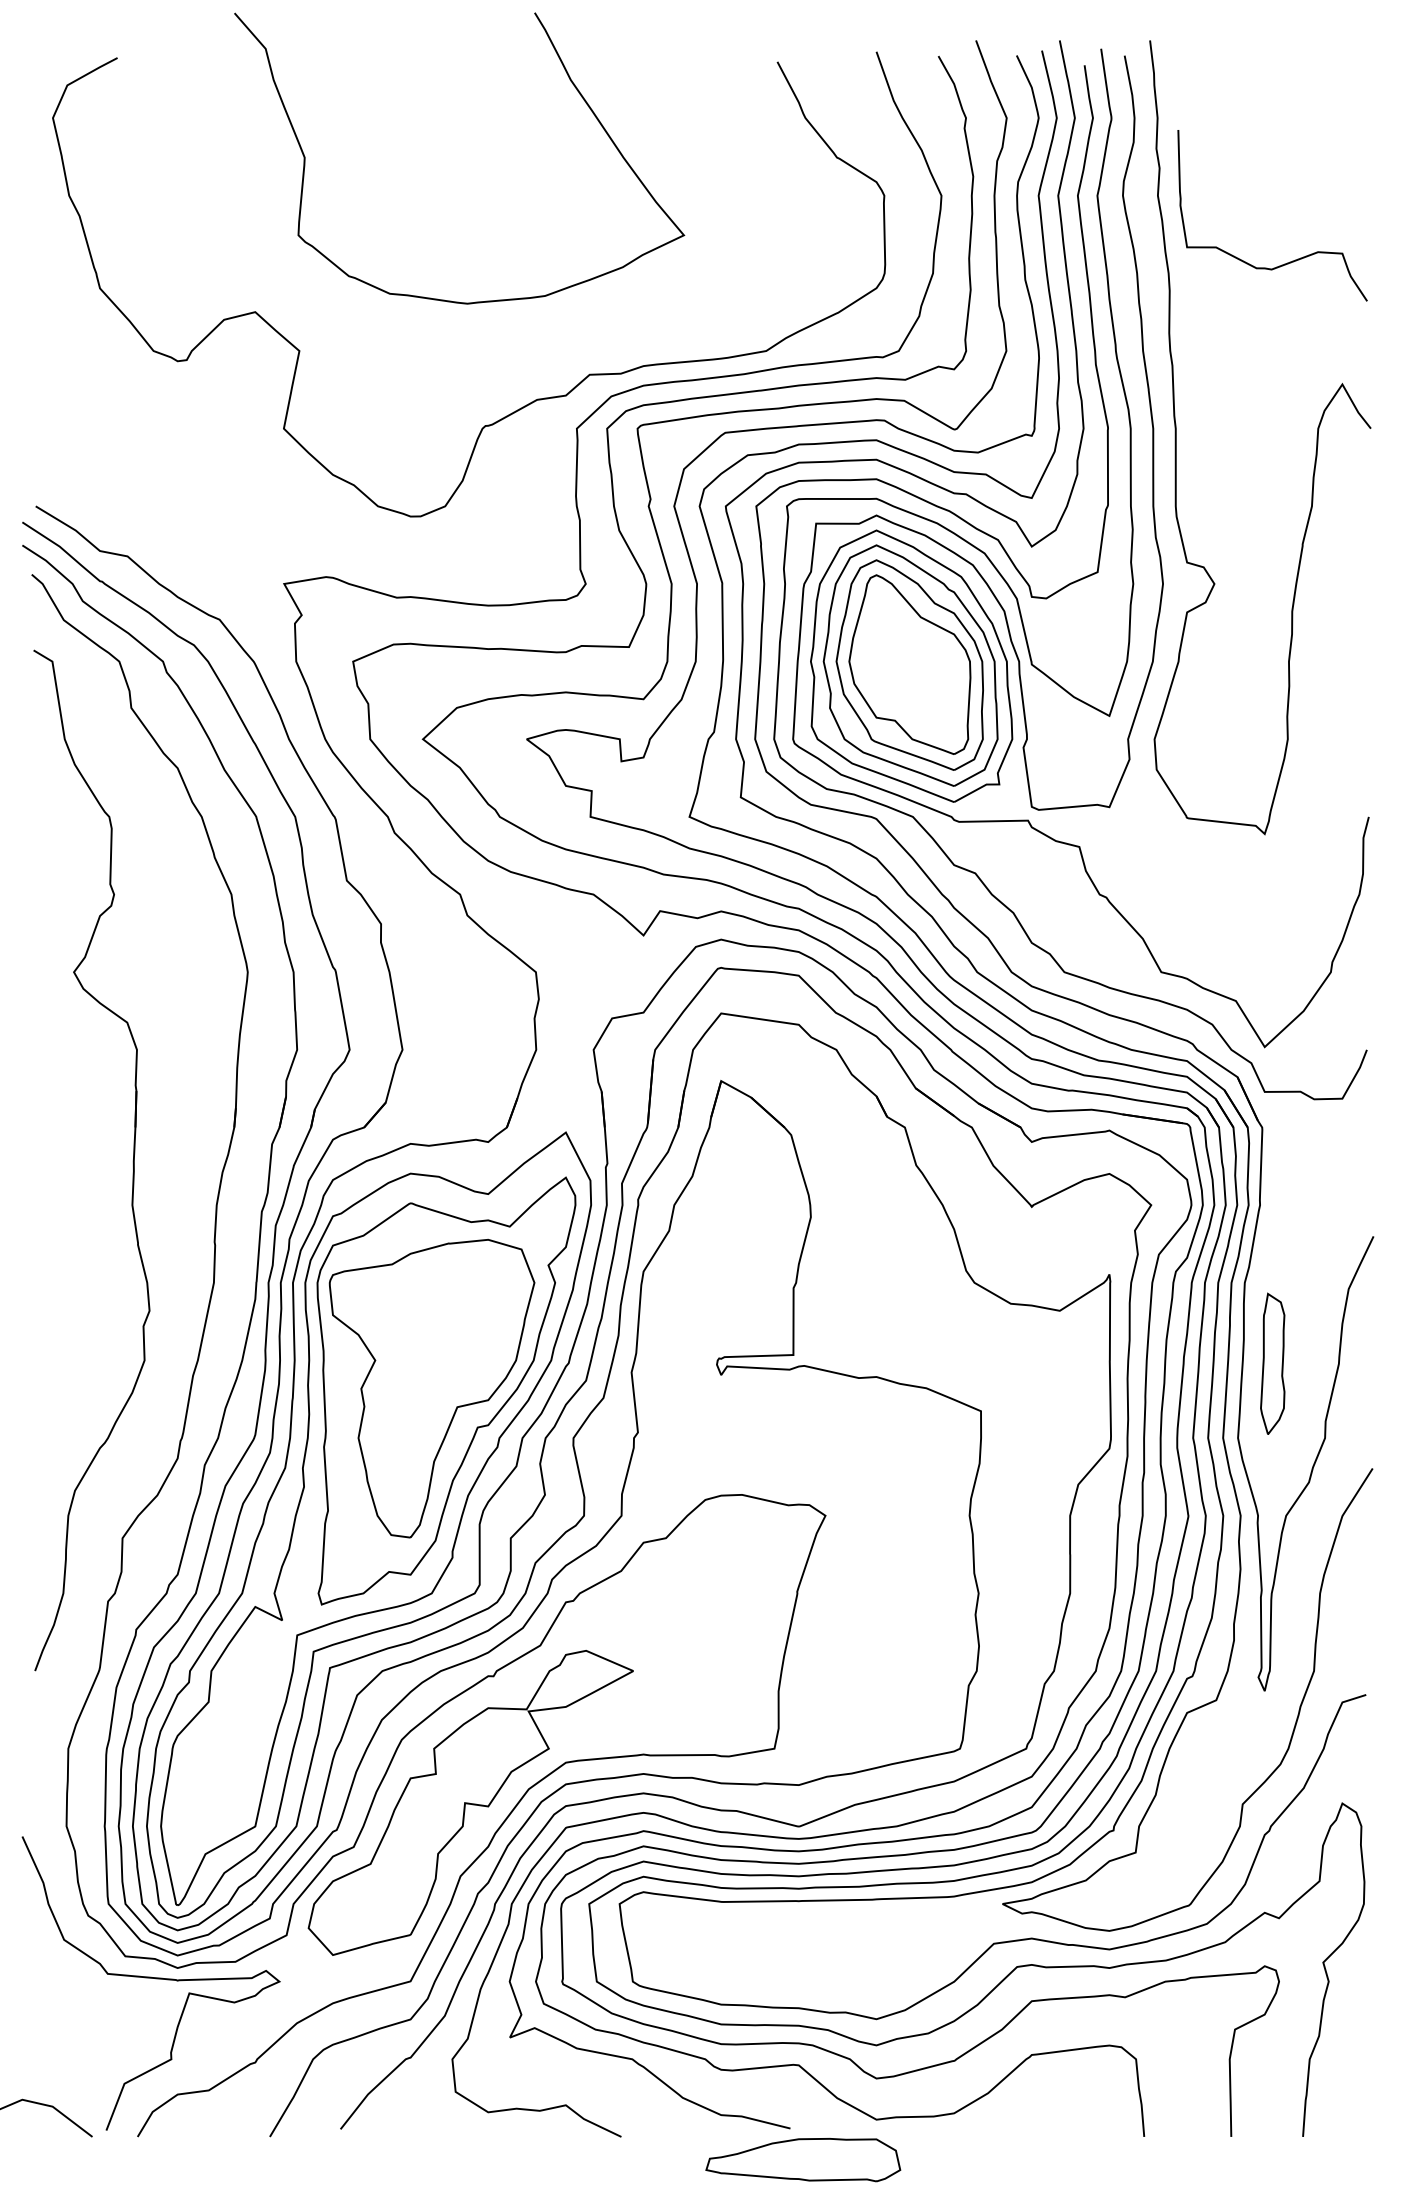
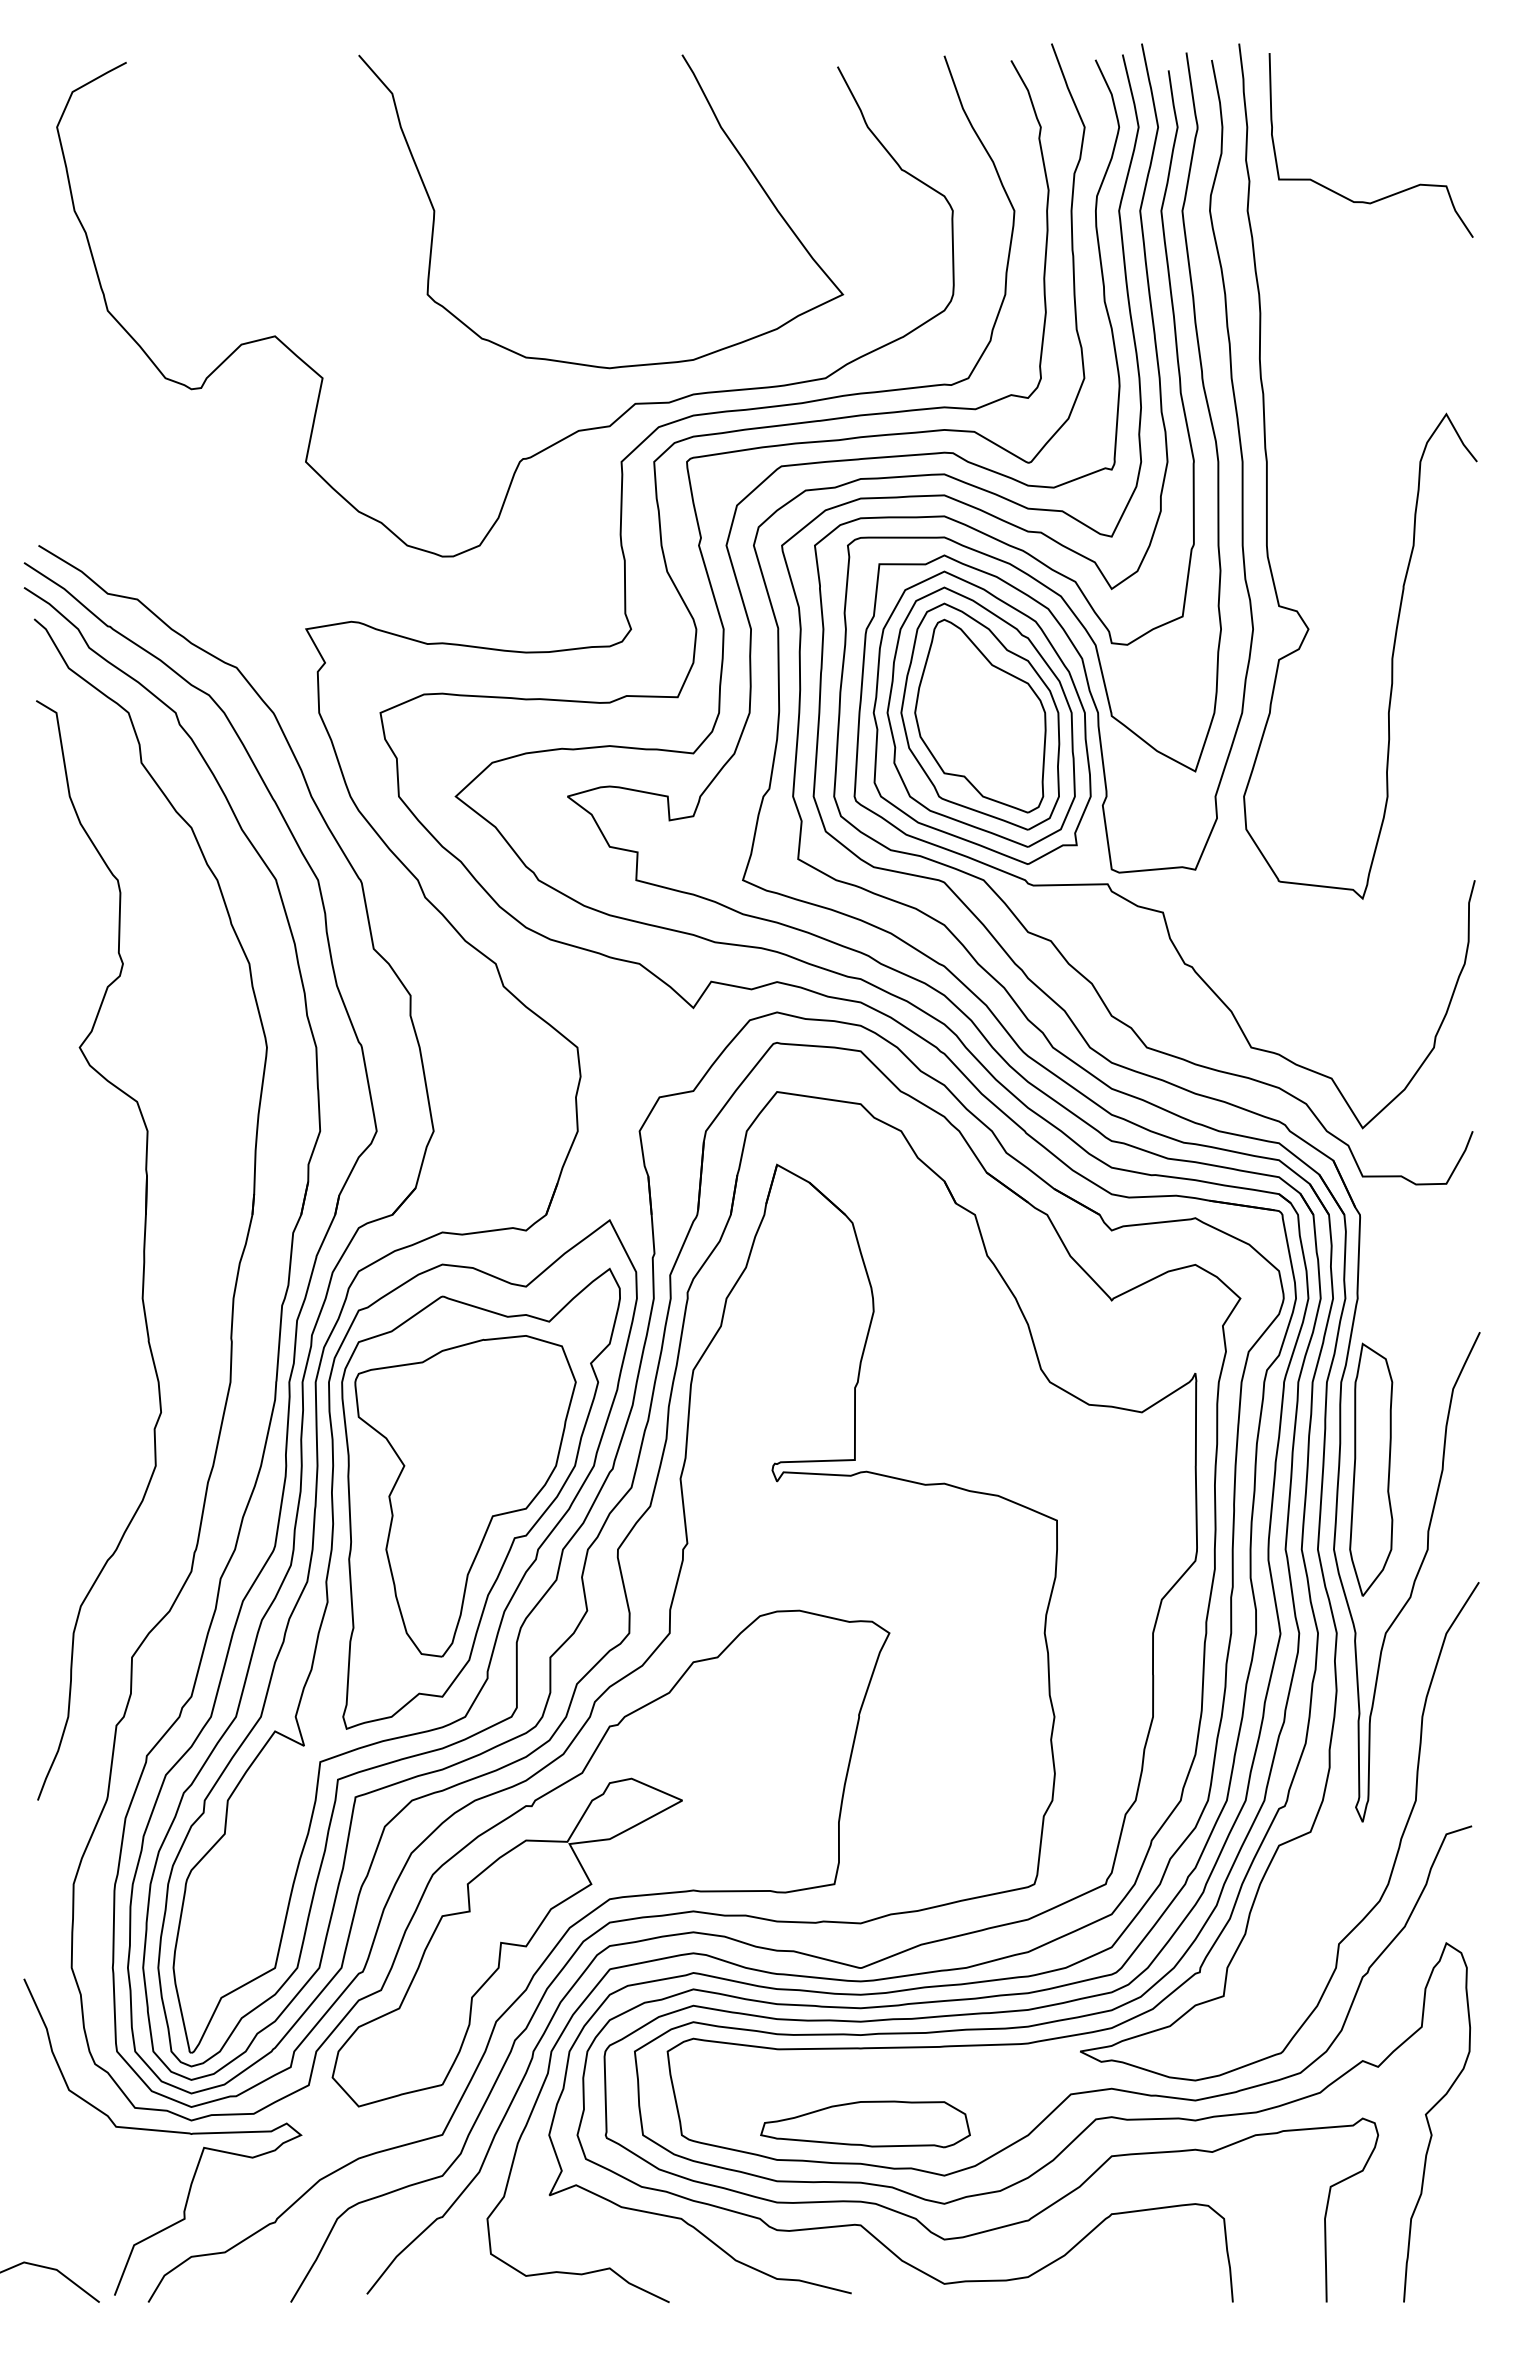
curve: (572, 83) -> (722, 131), moved
curve: (1290, 261) -> (1390, 194), moved
part: (1272, 1363) -> (1371, 1469), size x1.67
part: (803, 2160) -> (865, 2124), moved

